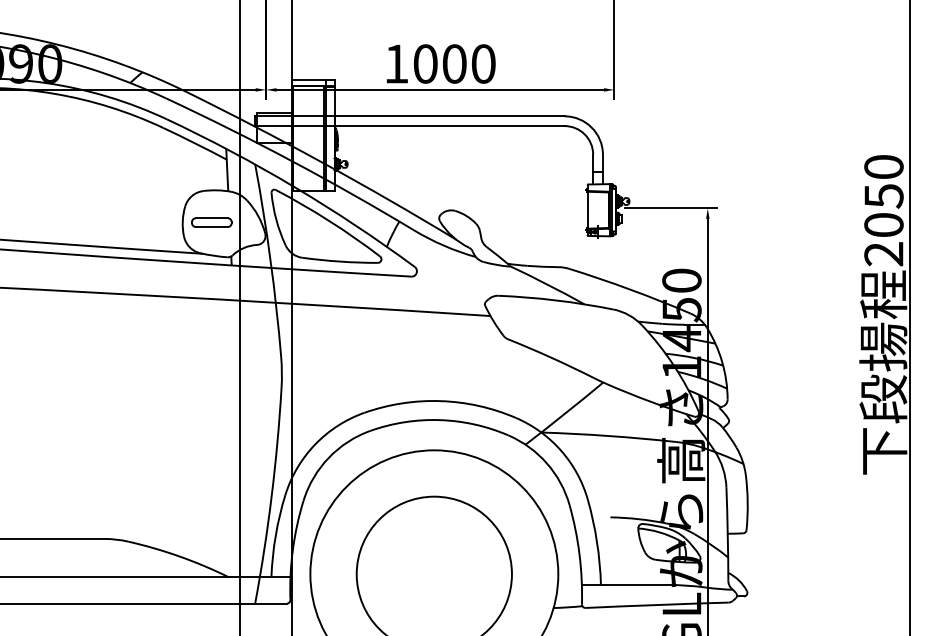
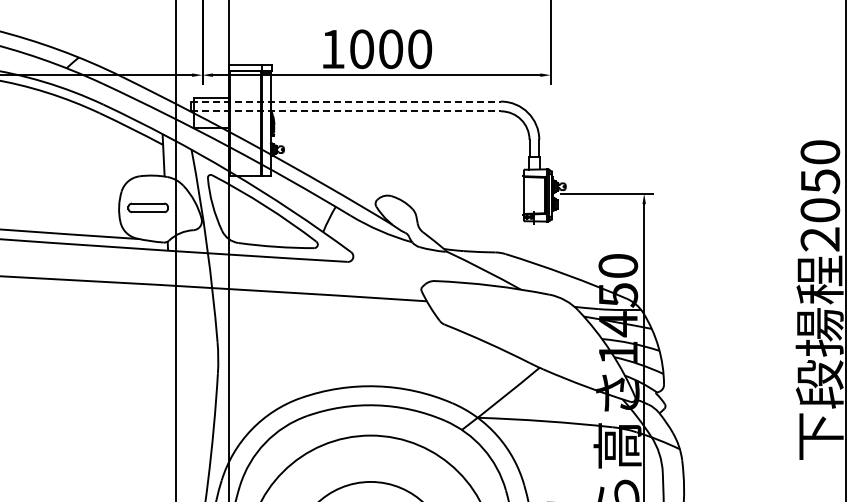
line: (409, 116) -> (345, 101), solid -> dashed
line: (409, 126) -> (345, 111), solid -> dashed

